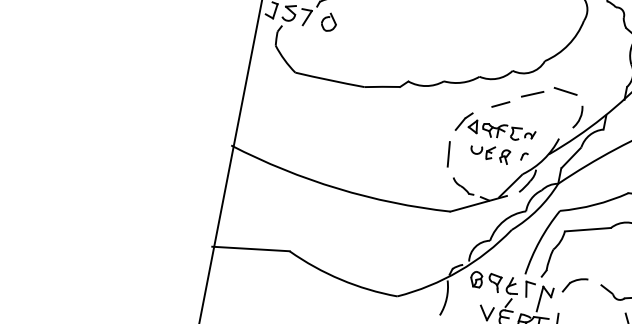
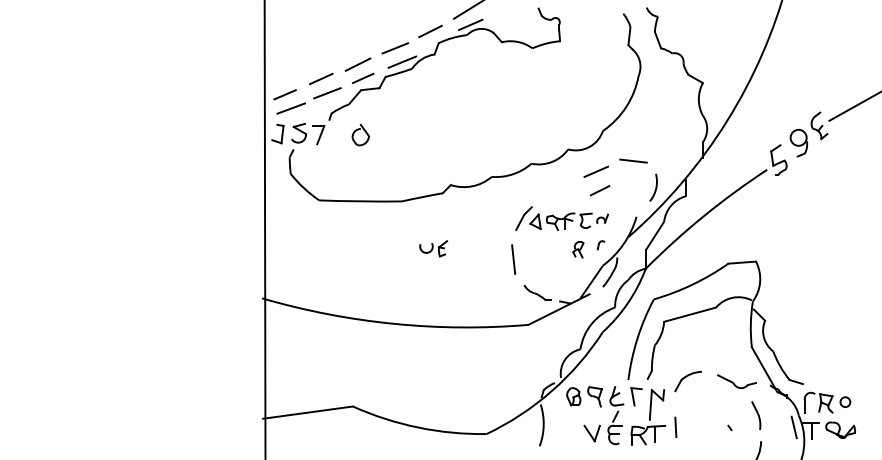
part: (328, 22) -> (360, 135), moved
line: (501, 104) -> (600, 190), moved
part: (482, 151) -> (433, 248), moved

